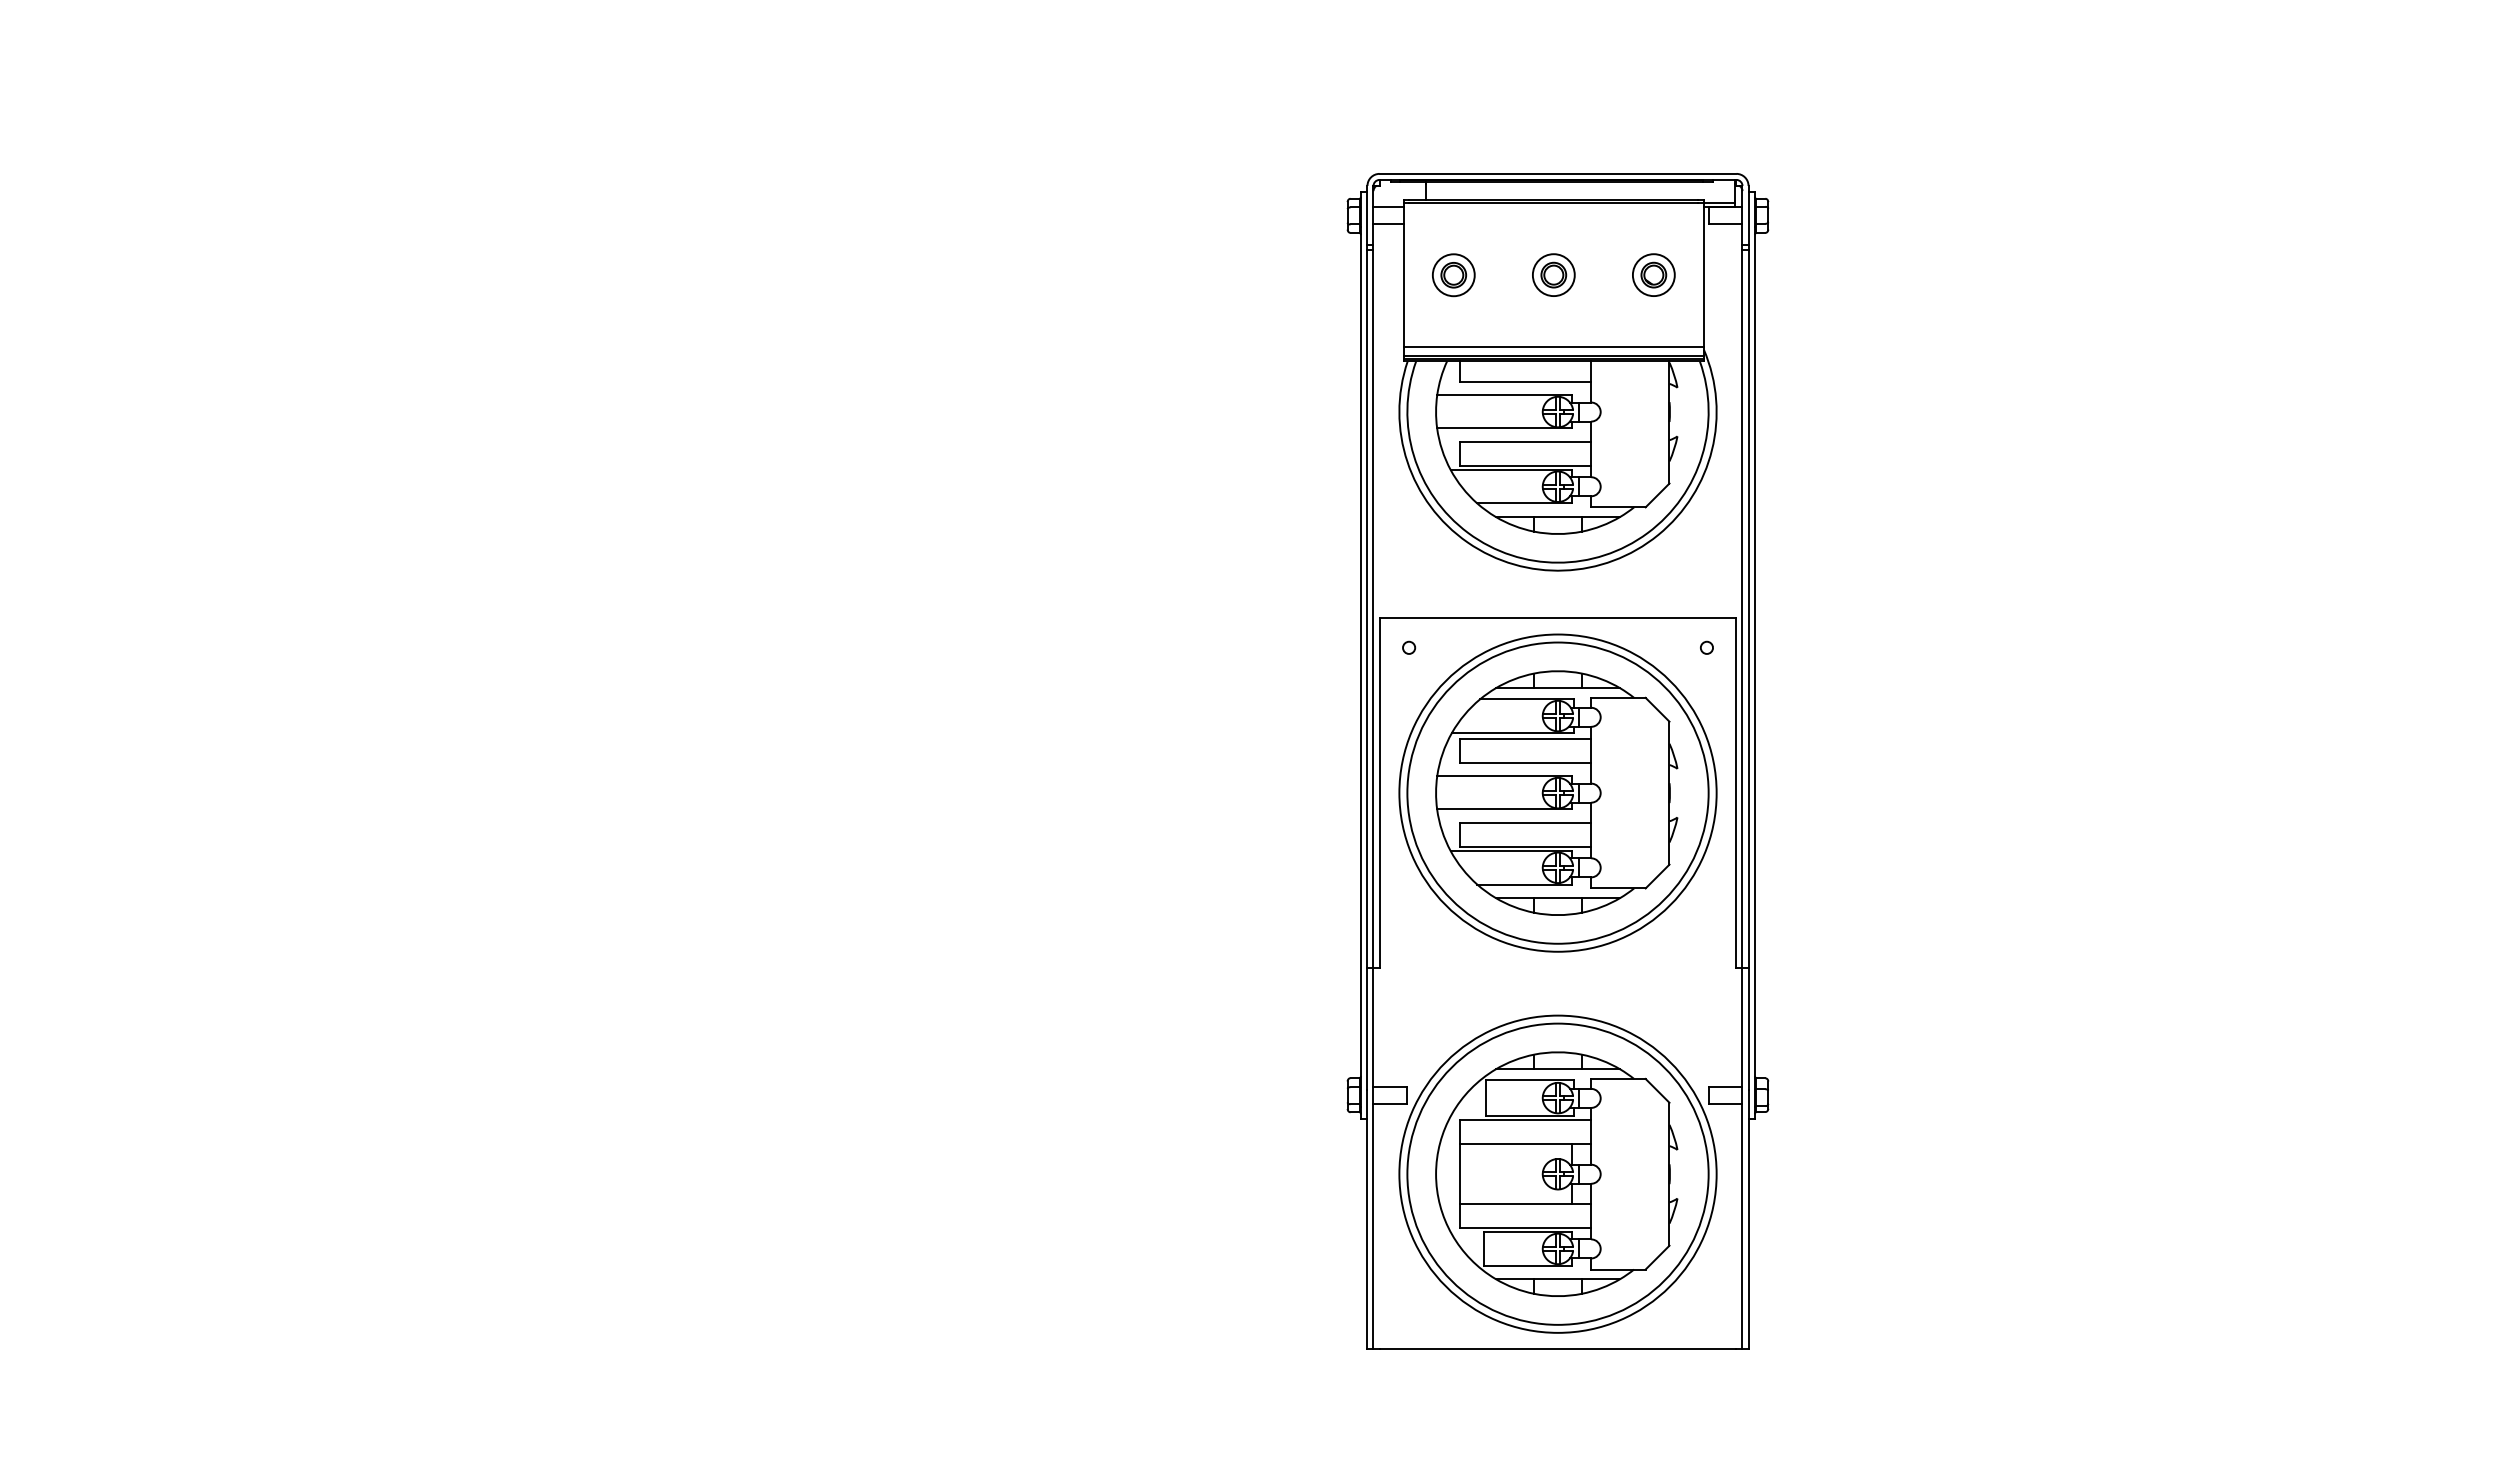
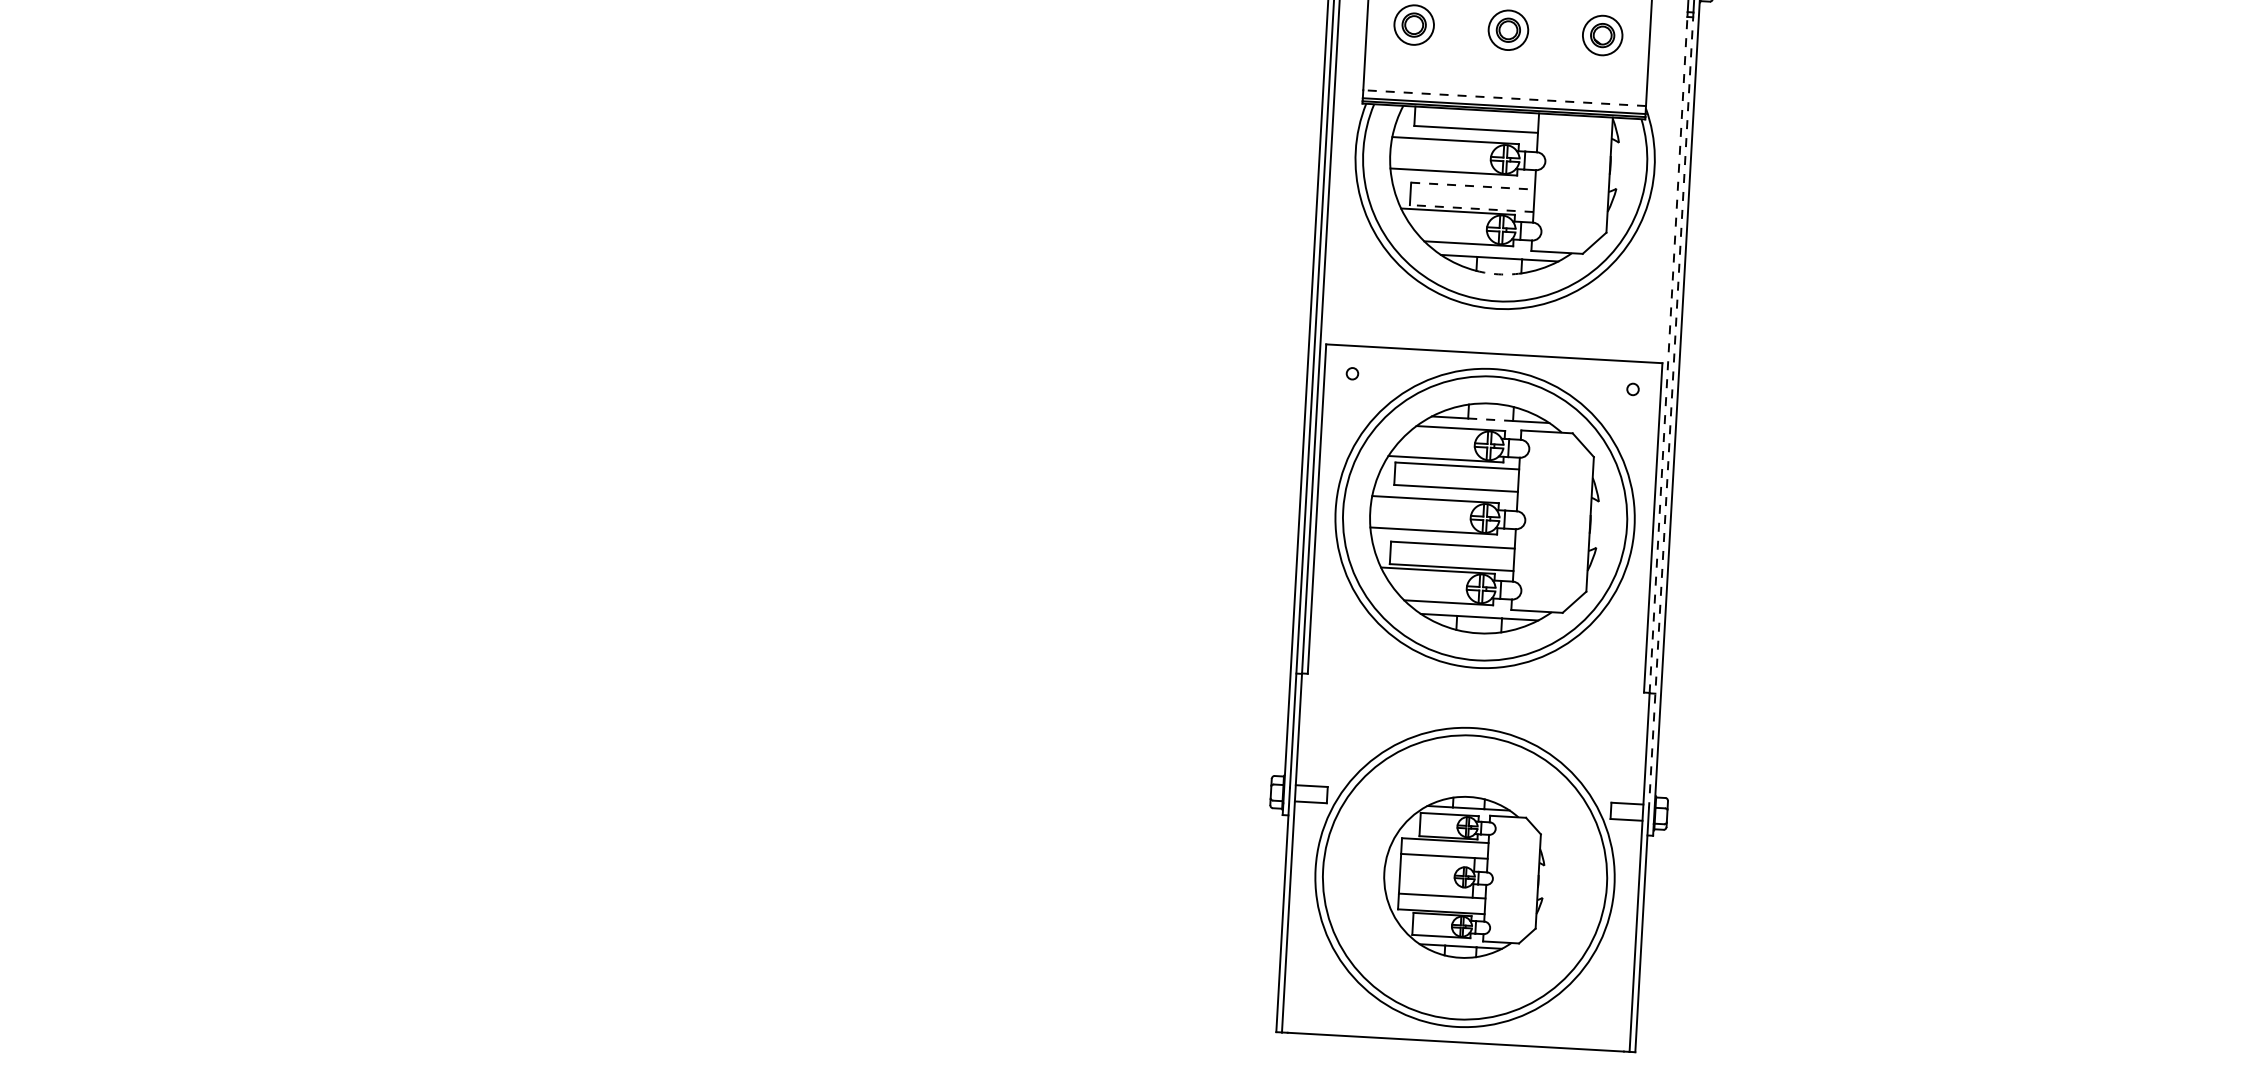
line: (1553, 347) -> (1504, 98), solid -> dashed
line: (1525, 442) -> (1472, 186), solid -> dashed
line: (1525, 465) -> (1471, 208), solid -> dashed
arc: (1558, 534) -> (1499, 274), solid -> dashed
line: (1742, 609) -> (1668, 355), solid -> dashed
line: (1748, 667) -> (1671, 410), solid -> dashed
line: (1558, 688) -> (1491, 419), solid -> dashed
part: (1556, 1173) -> (1463, 876), size x0.7

